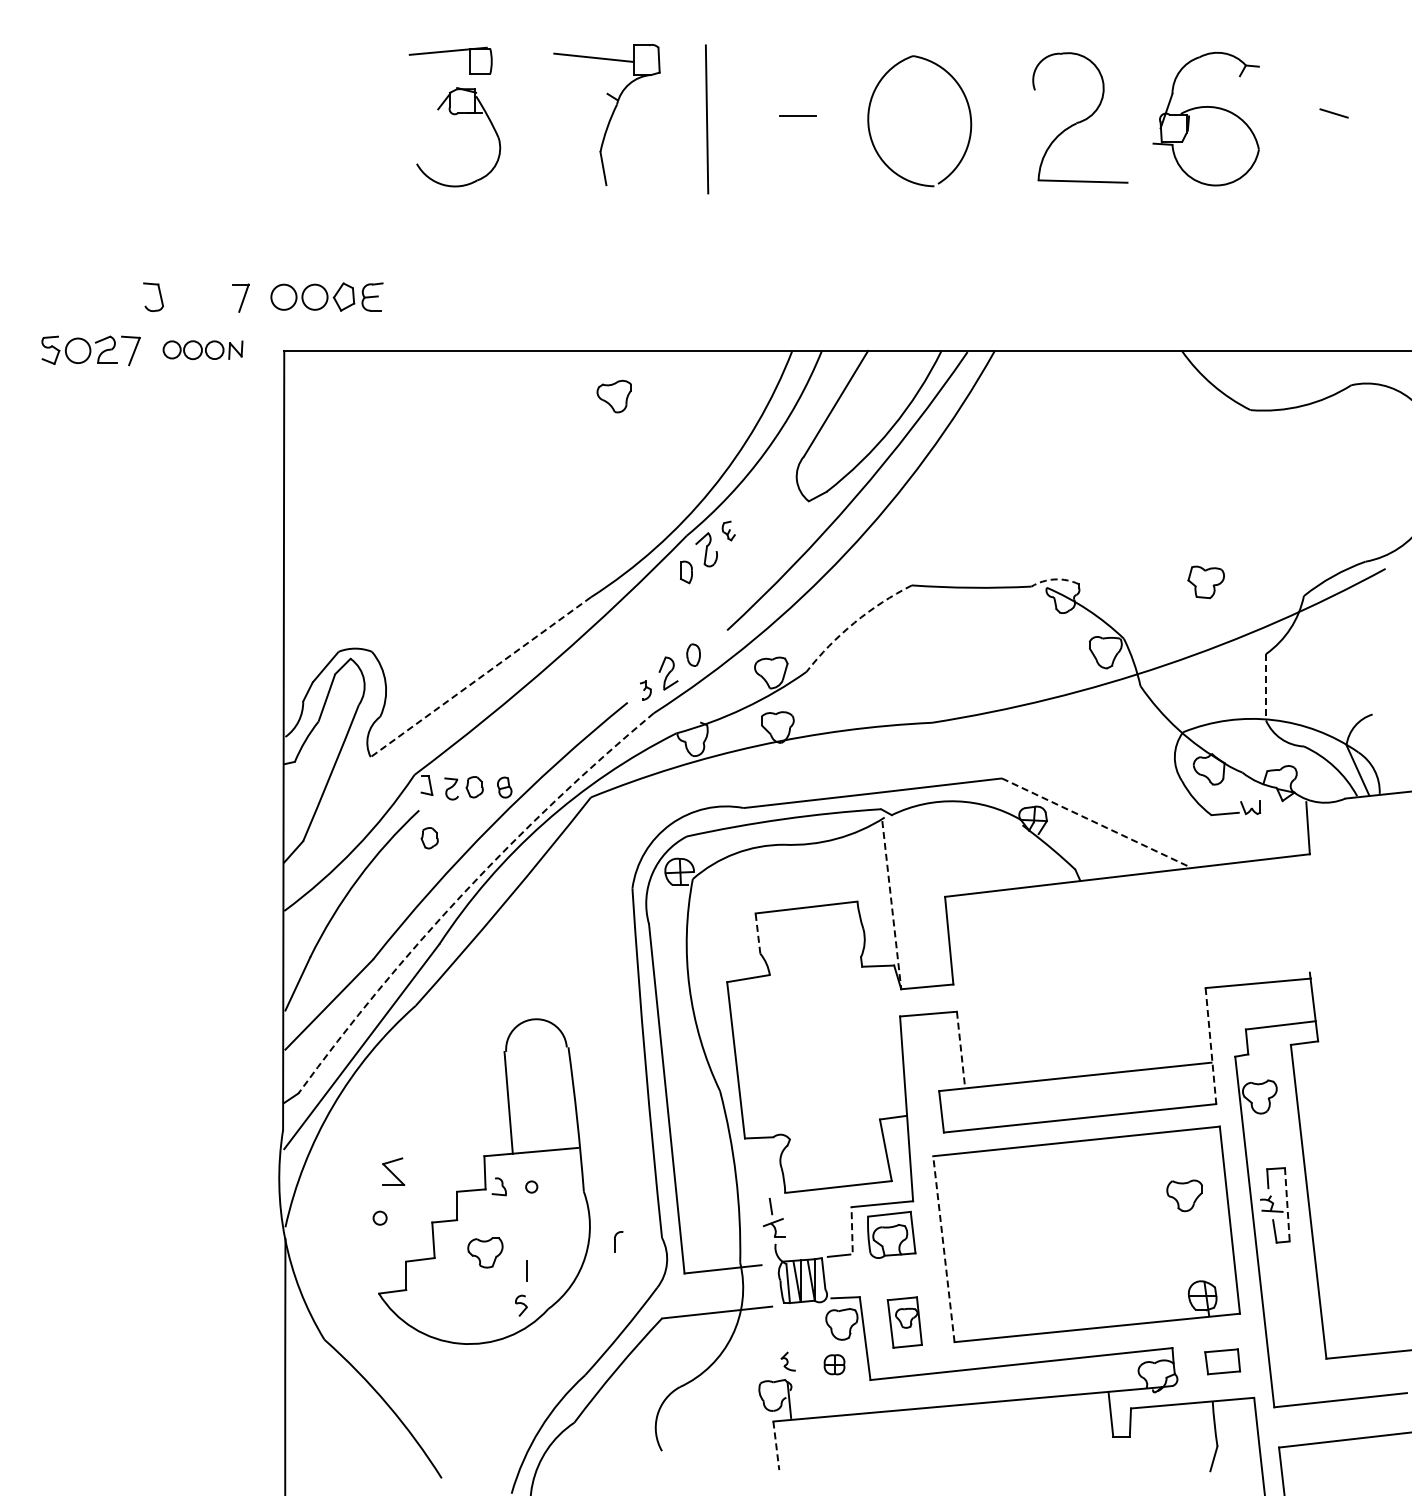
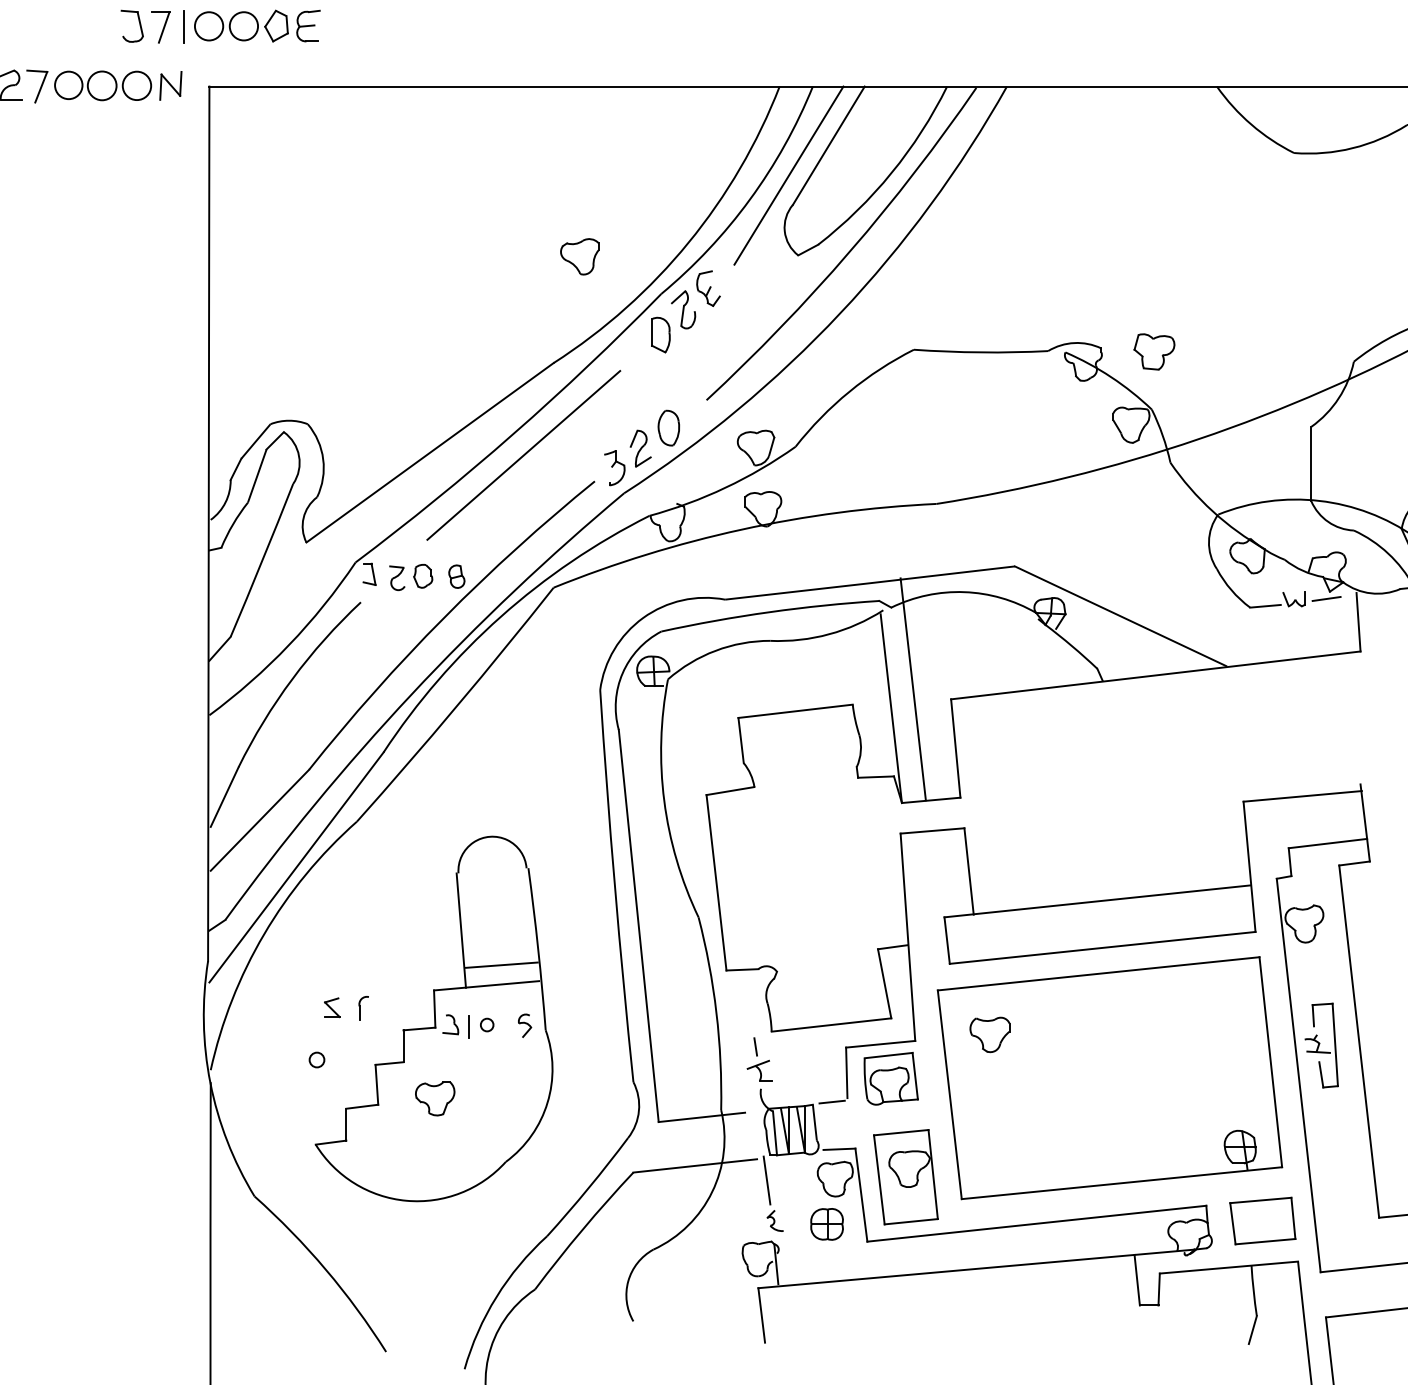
part: (159, 295) -> (138, 24), moved
line: (261, 297) -> (183, 26), added
part: (202, 349) -> (117, 84), size x1.43
part: (613, 396) -> (578, 256), moved
line: (800, 429) -> (788, 174), added
part: (728, 530) -> (708, 288), size x1.67
part: (686, 572) -> (660, 335), size x1.43
arc: (1054, 579) -> (1073, 343), dashed -> solid
part: (1205, 582) -> (1153, 352), moved
arc: (854, 622) -> (849, 391), dashed -> solid
part: (693, 654) -> (668, 427), size x1.43
line: (480, 677) -> (429, 453), dashed -> solid
line: (564, 679) -> (523, 455), added
line: (1266, 687) -> (1311, 464), dashed -> solid
part: (645, 690) -> (614, 467), size x1.67
line: (1279, 807) -> (1326, 599), added
line: (1096, 823) -> (1121, 616), dashed -> solid
part: (429, 838) -> (372, 633), removed
line: (911, 887) -> (913, 688), added
arc: (464, 892) -> (411, 694), dashed -> solid
line: (891, 905) -> (890, 709), dashed -> solid
line: (757, 933) -> (740, 740), dashed -> solid
line: (1211, 1046) -> (1250, 867), dashed -> solid
line: (961, 1050) -> (969, 871), dashed -> solid
line: (544, 1133) -> (501, 964), added
part: (393, 1171) -> (332, 1007), size x0.62
part: (1184, 1195) -> (989, 1034), moved
line: (1287, 1204) -> (1335, 1044), dashed -> solid
line: (852, 1229) -> (847, 1072), dashed -> solid
part: (618, 1241) -> (363, 1007), moved
line: (943, 1249) -> (949, 1095), dashed -> solid
line: (526, 1270) -> (467, 1026), moved
part: (521, 1305) -> (525, 1025), moved
part: (904, 1322) -> (905, 1177), size x1.67
line: (781, 1325) -> (767, 1180), added
part: (1222, 1361) -> (1262, 1220), size x1.67
part: (834, 1364) -> (827, 1224), size x1.43
line: (776, 1446) -> (761, 1316), dashed -> solid

